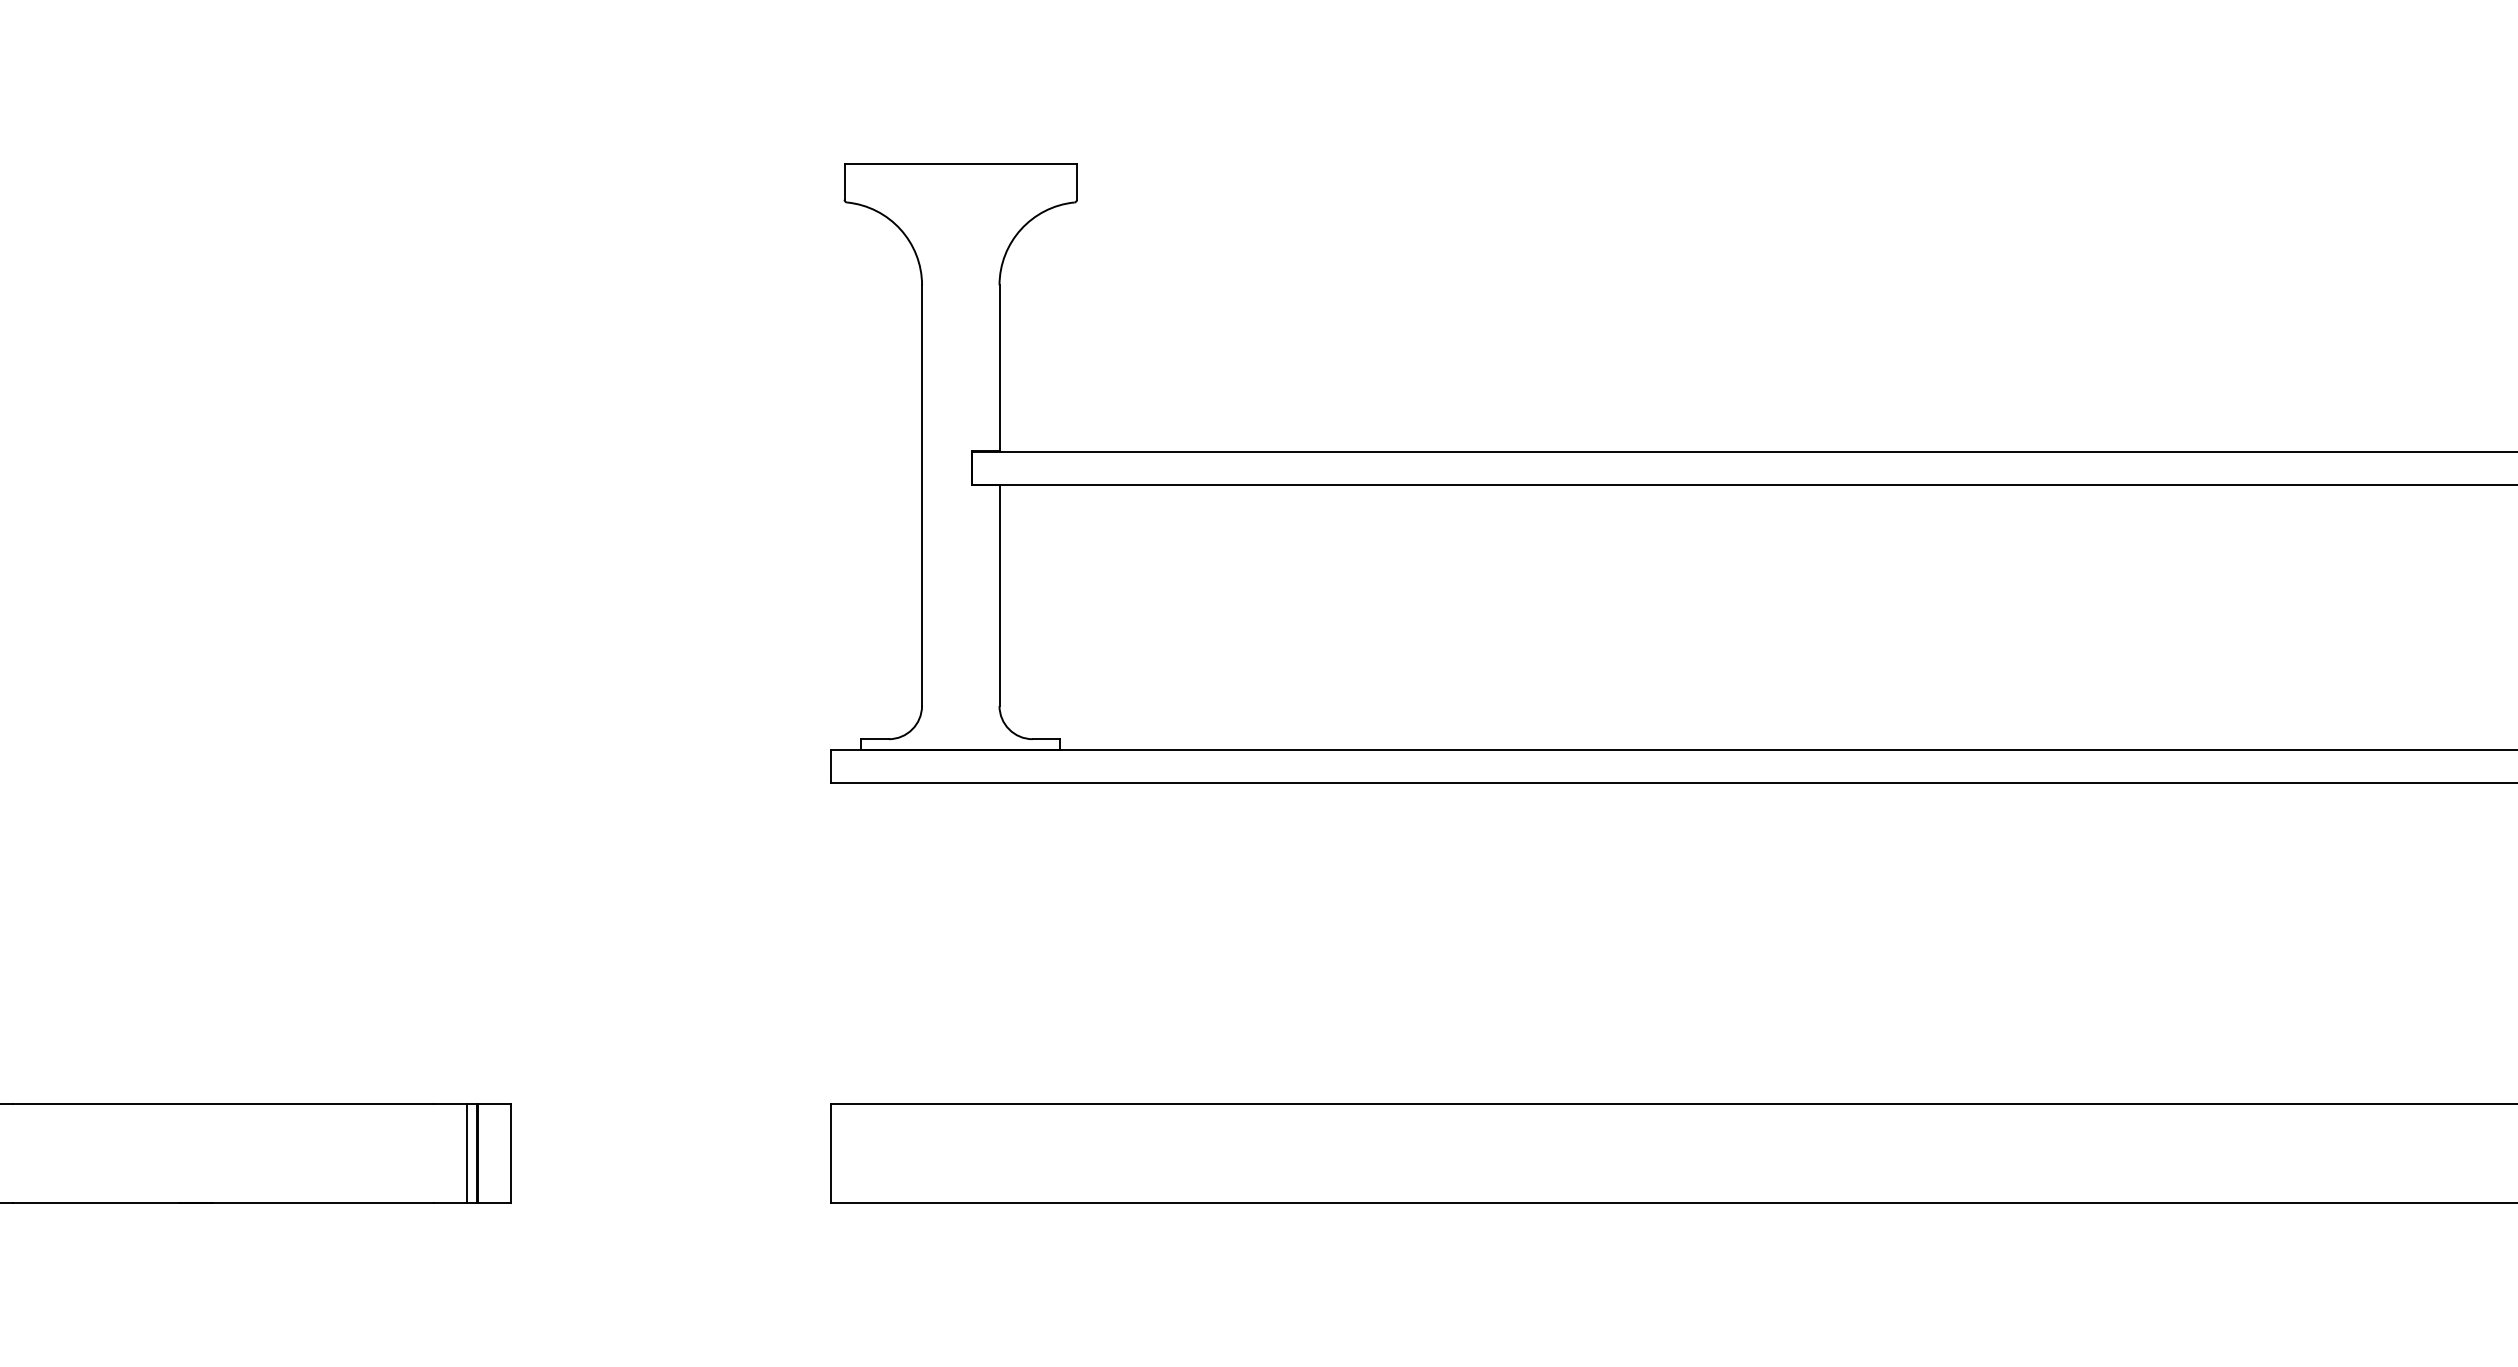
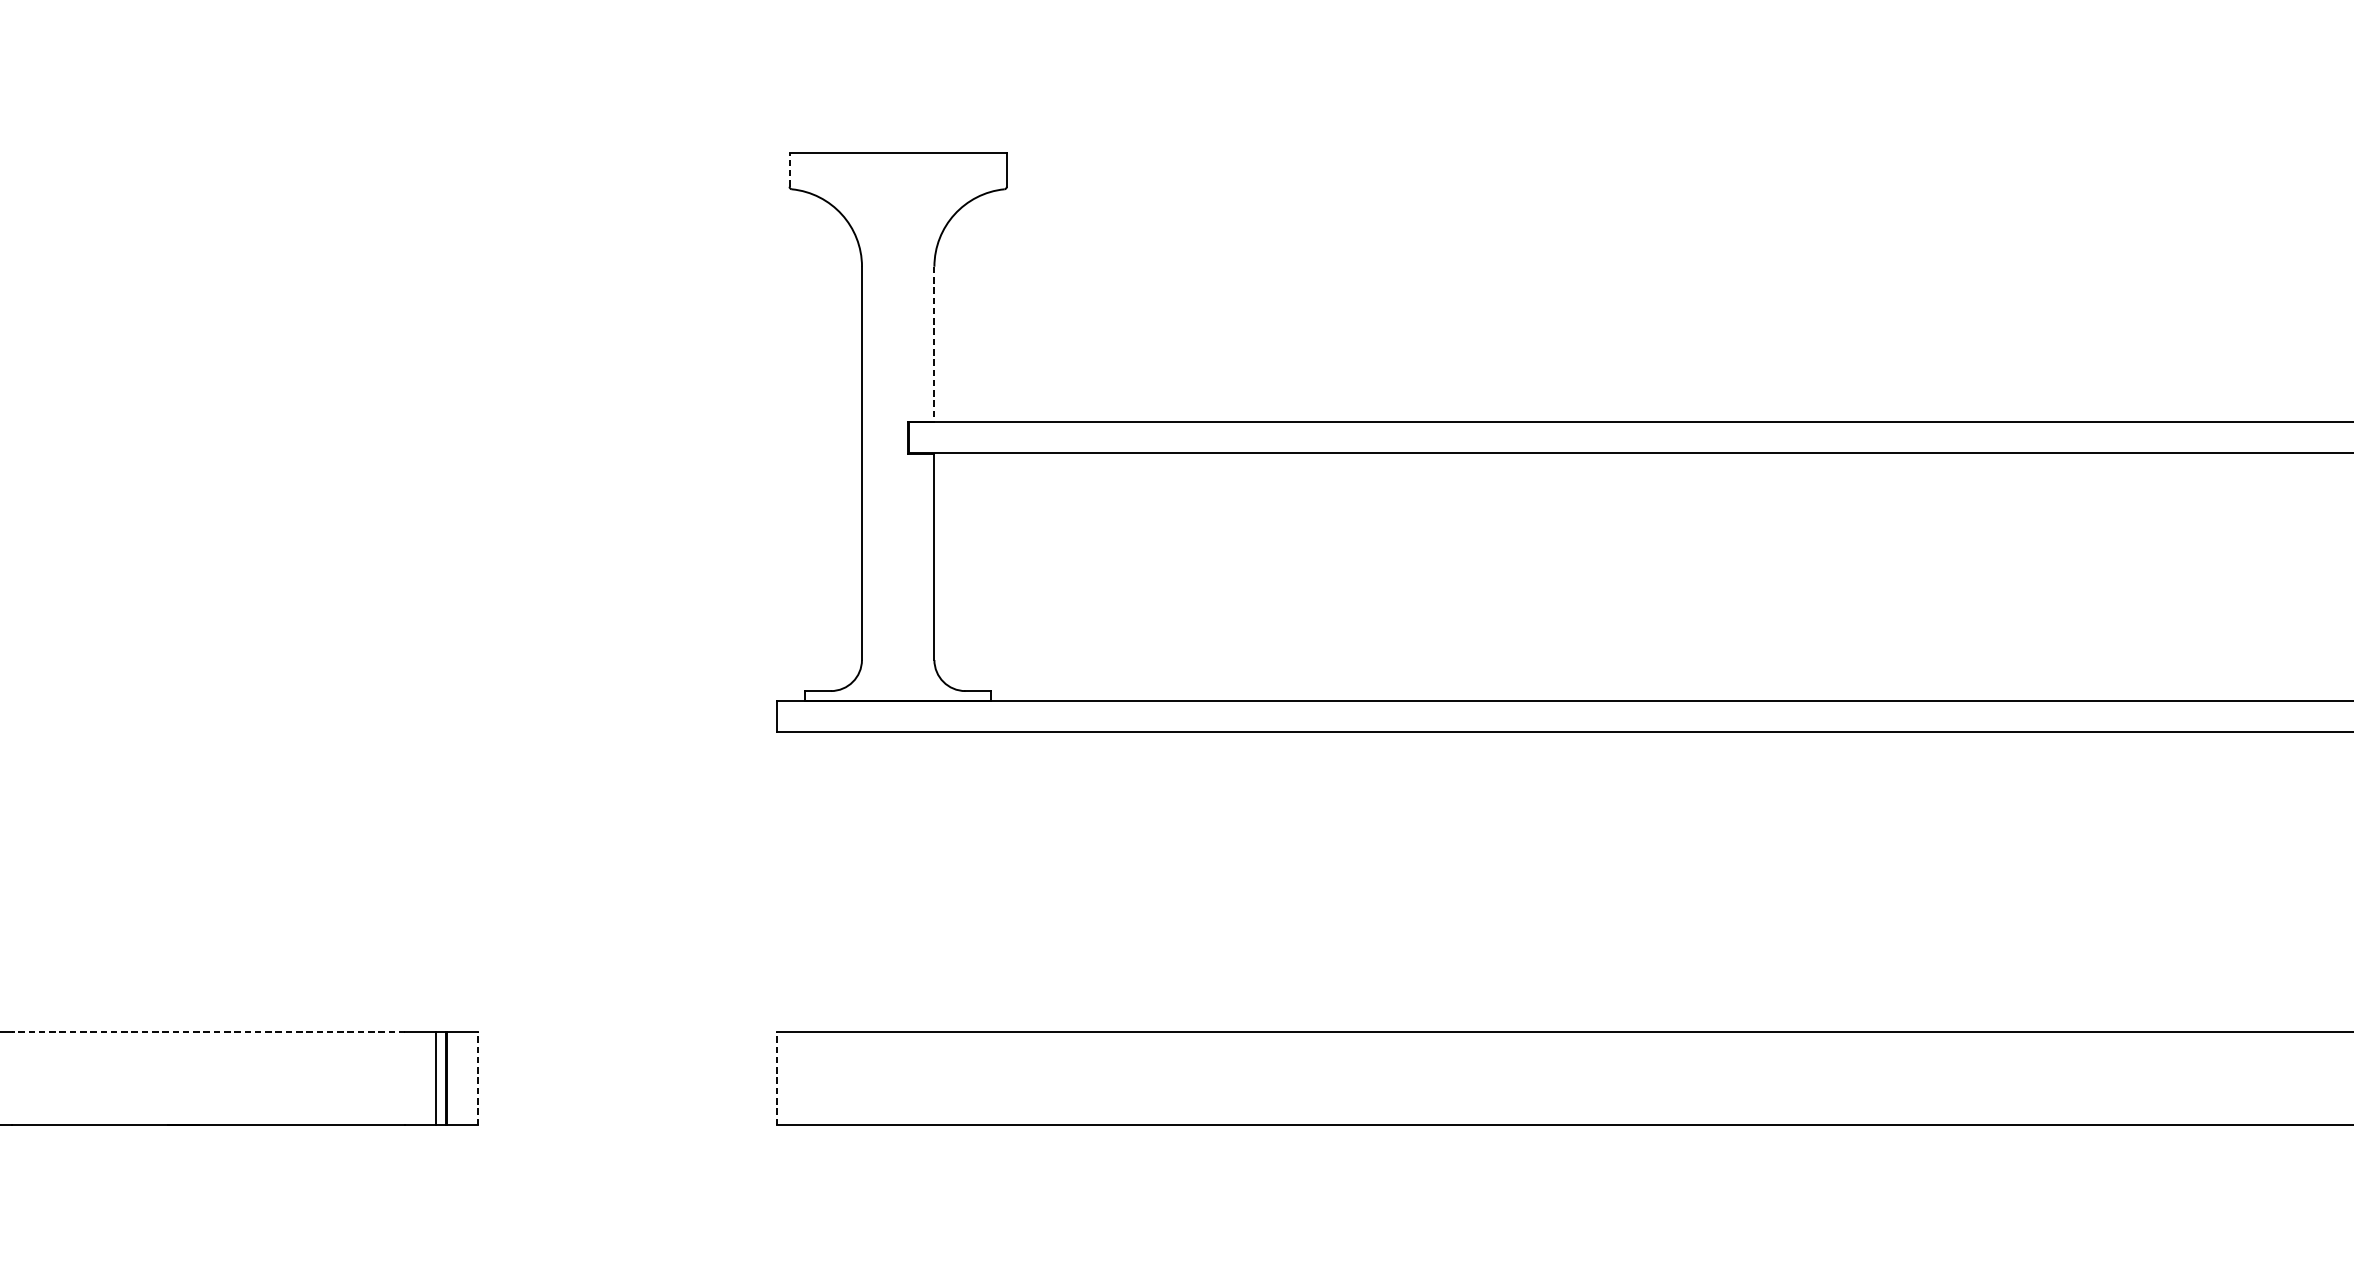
line: (844, 181) -> (789, 169), solid -> dashed
line: (999, 368) -> (934, 344), solid -> dashed
line: (222, 1103) -> (207, 1031), solid -> dashed
line: (511, 1153) -> (478, 1078), solid -> dashed
line: (830, 1153) -> (776, 1078), solid -> dashed

